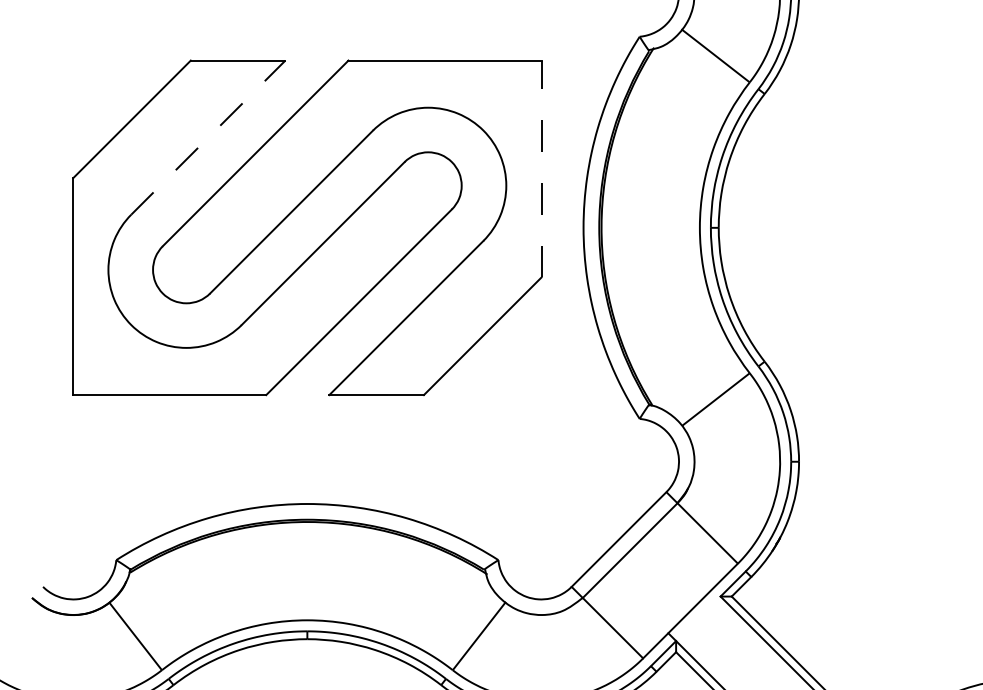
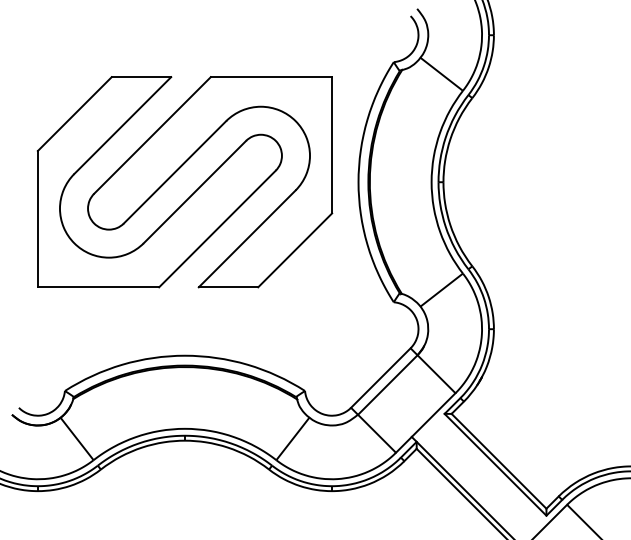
line: (209, 137) -> (123, 125), dashed -> solid
line: (542, 167) -> (332, 144), dashed -> solid

